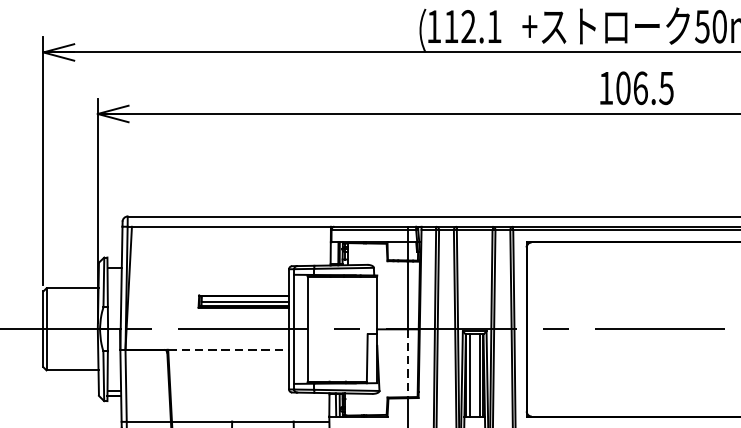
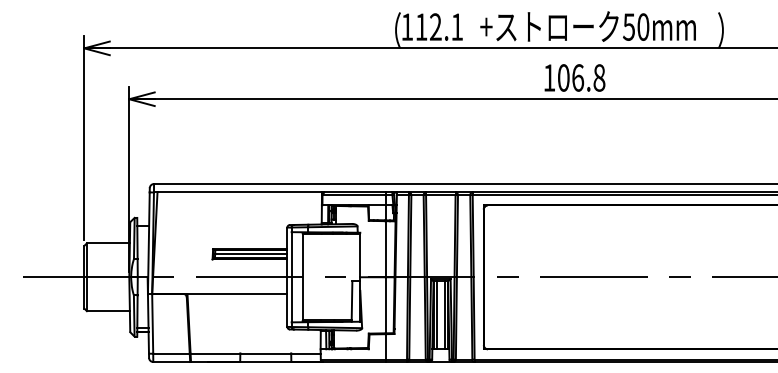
text: (666, 87) -> (599, 77), 106.5 -> 106.8
line: (228, 350) -> (237, 294), dashed -> solid
line: (407, 363) -> (385, 305), dashed -> solid

